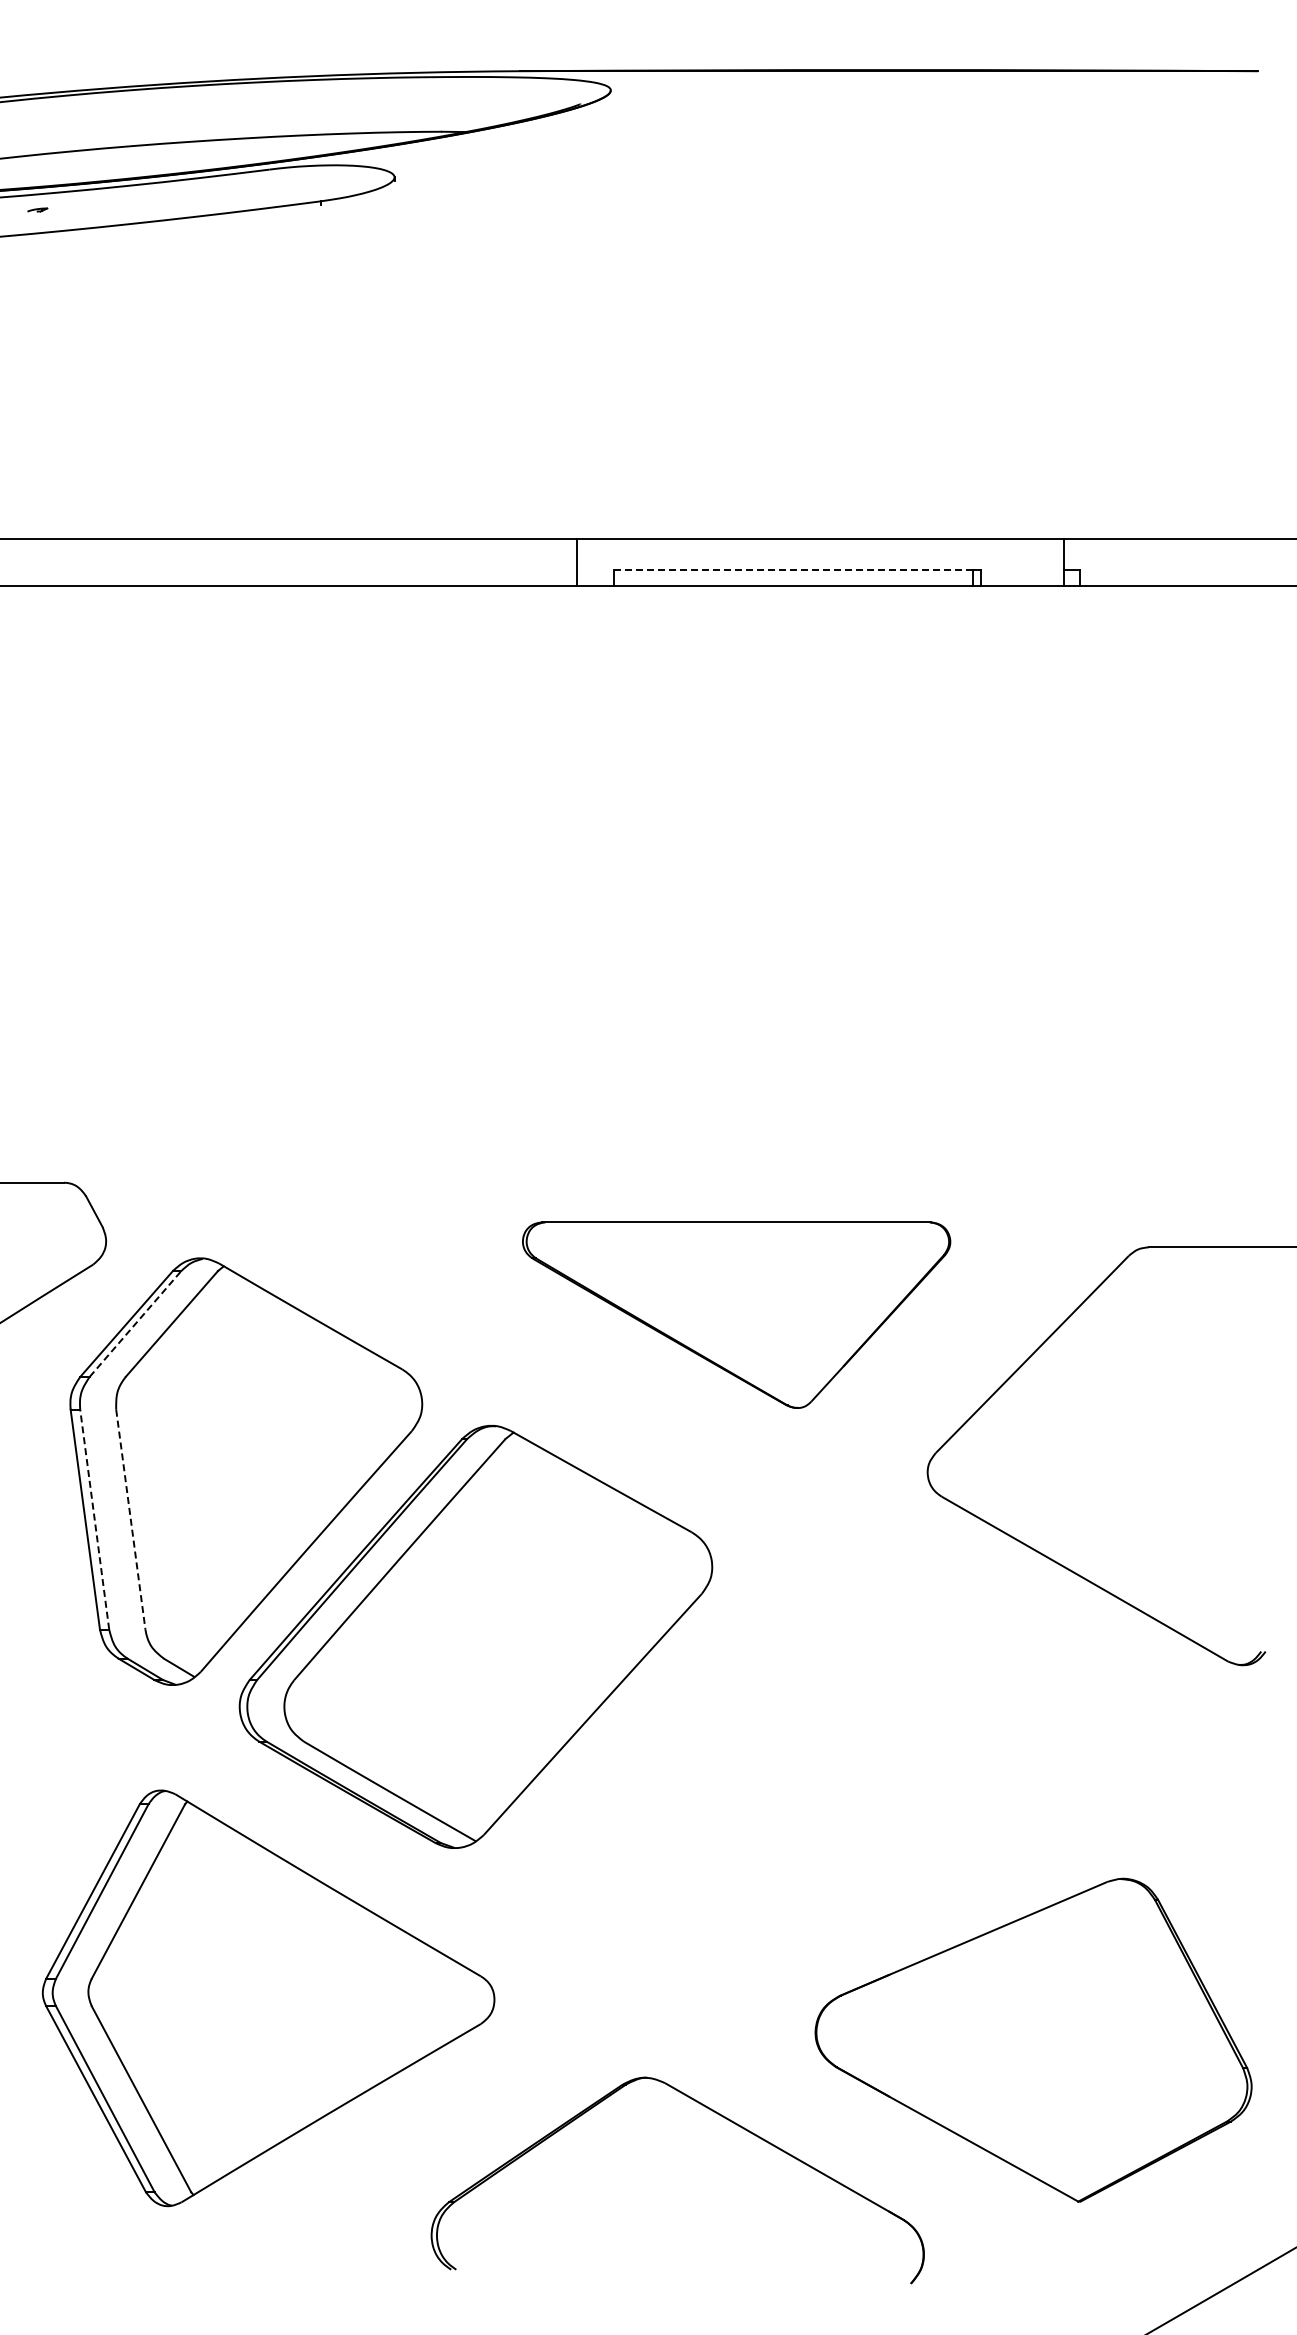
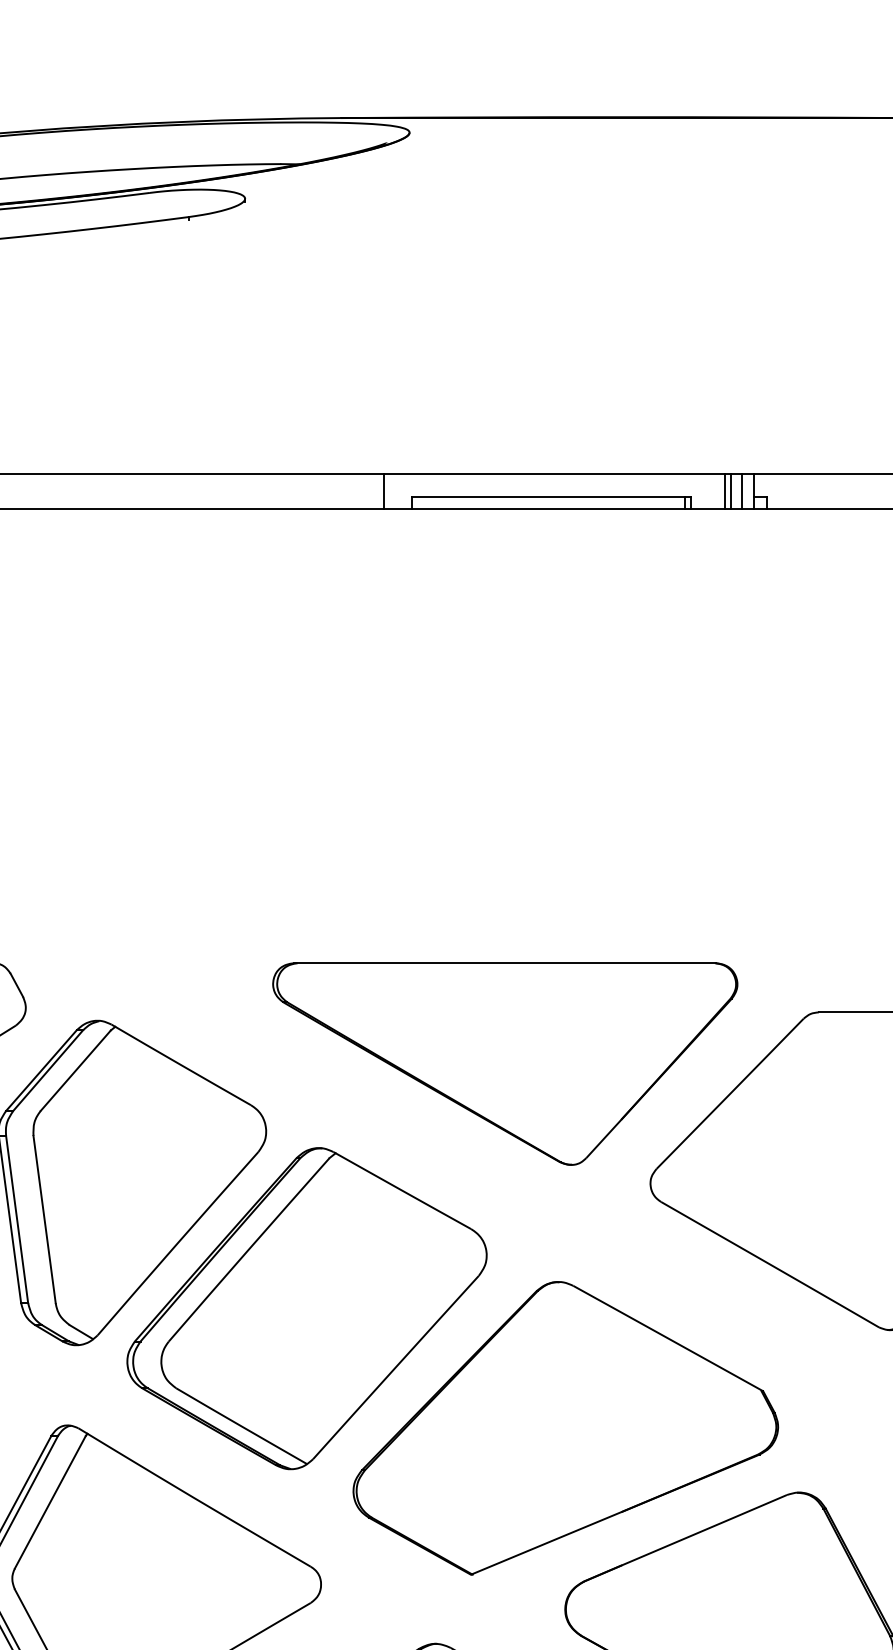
line: (1025, 561) -> (724, 490), added
line: (1033, 561) -> (730, 490), added
line: (1048, 561) -> (742, 490), added
line: (793, 569) -> (548, 496), dashed -> solid
part: (736, 1314) -> (505, 1063), size x1.43
line: (135, 1323) -> (48, 1070), dashed -> solid
line: (94, 1519) -> (16, 1219), dashed -> solid
line: (130, 1519) -> (44, 1219), dashed -> solid
part: (816, 1794) -> (565, 1428), added

